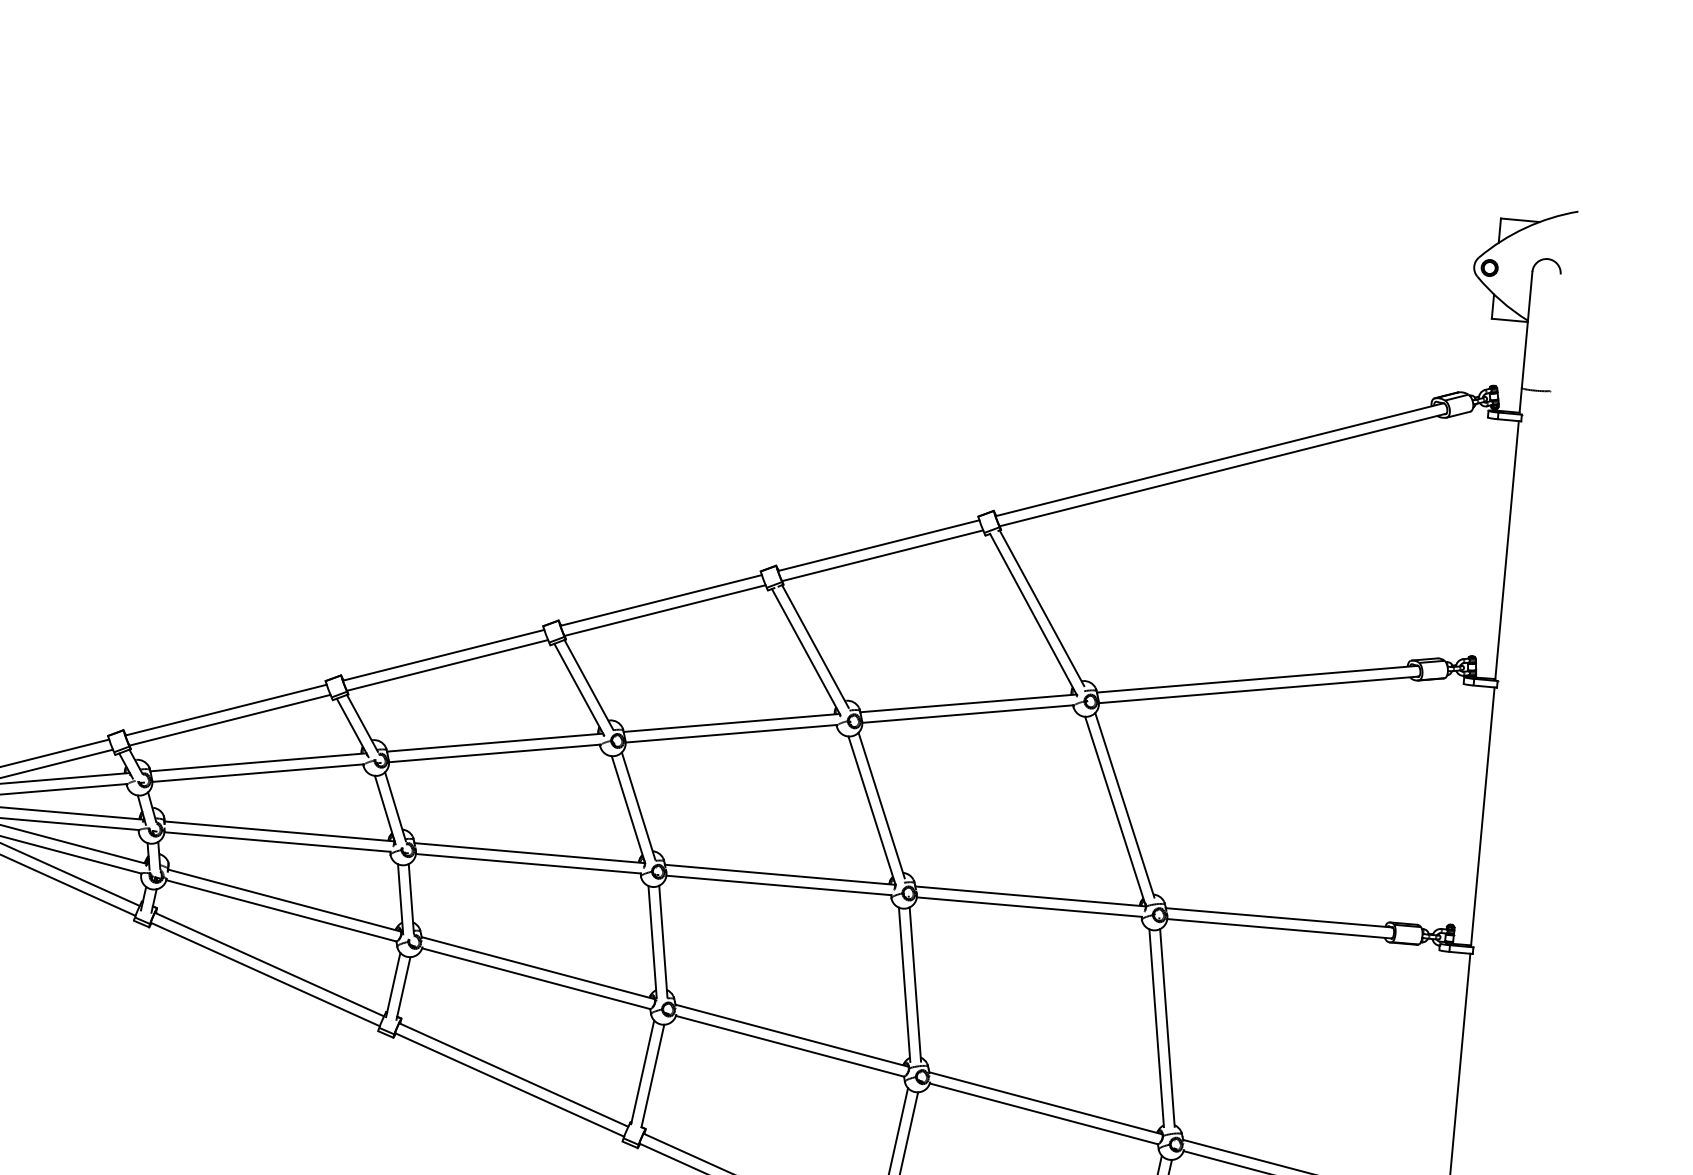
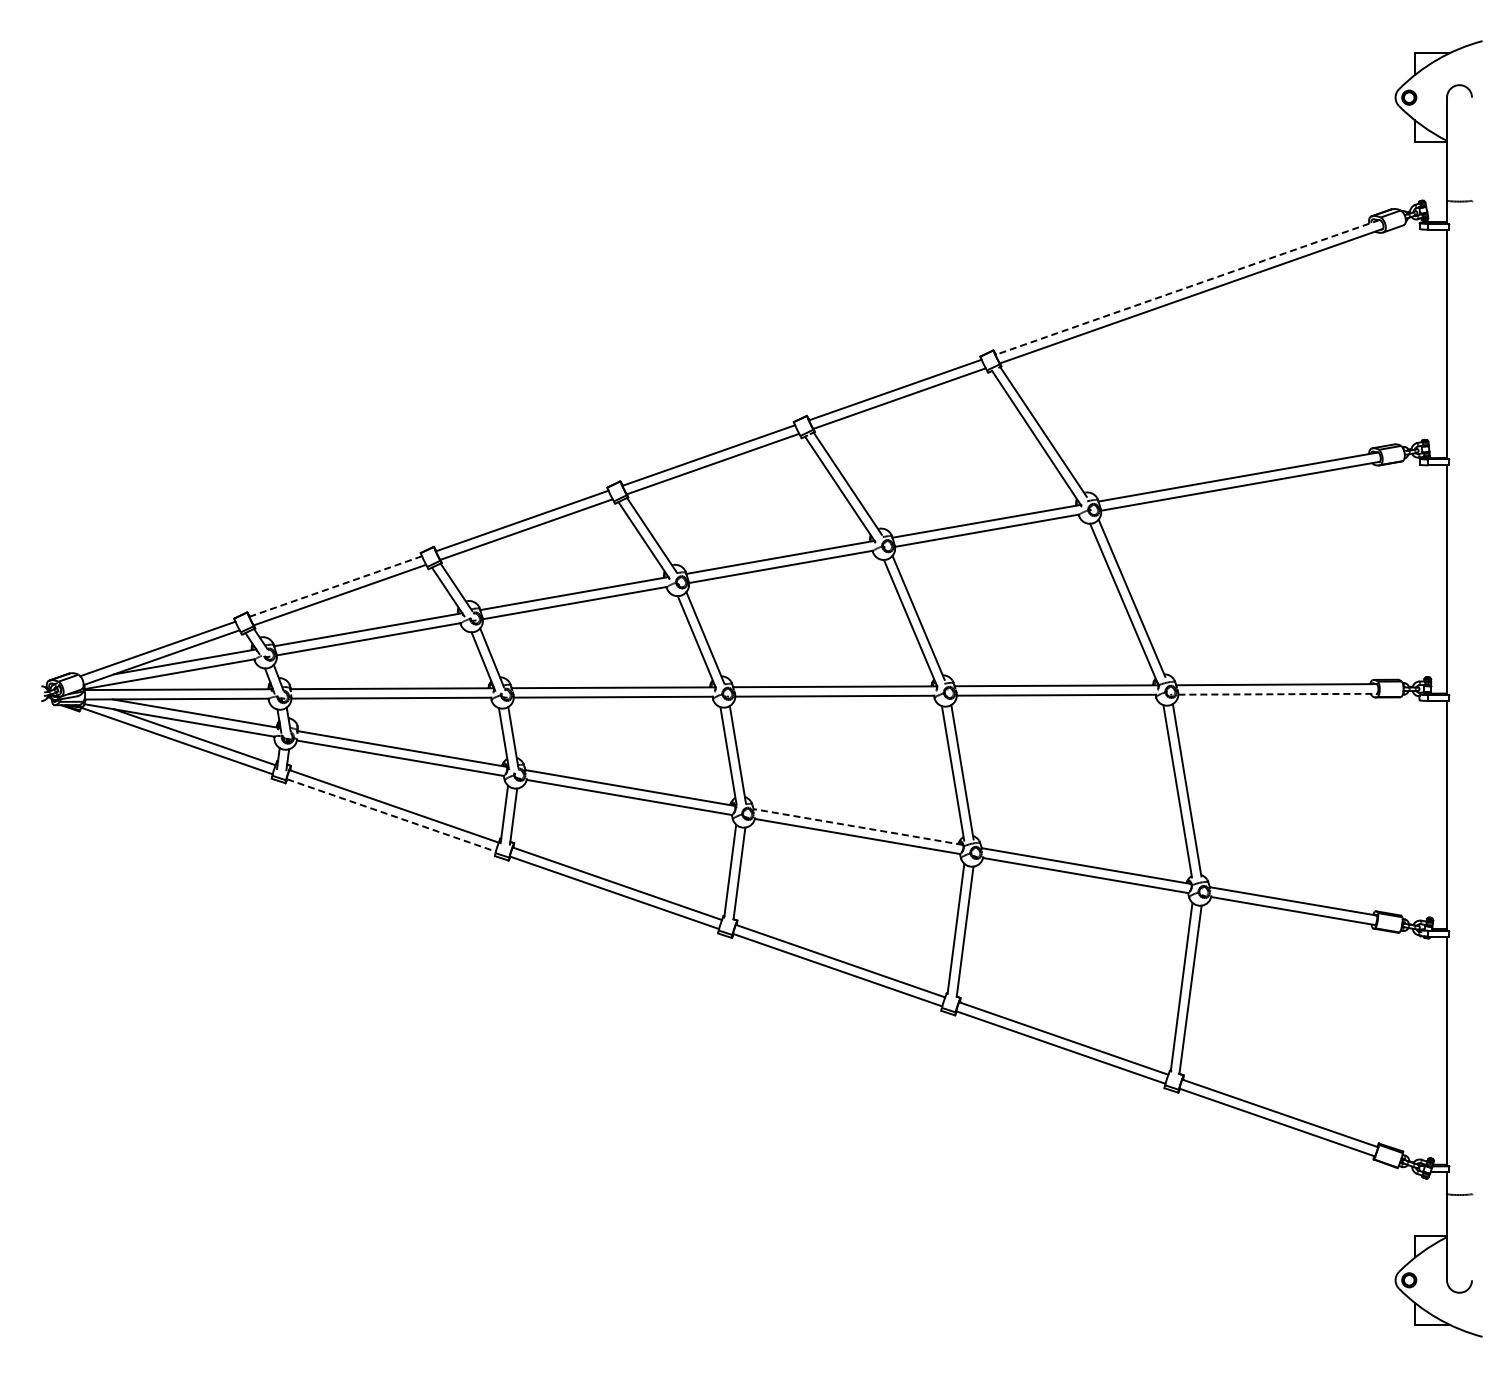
line: (1219, 459) -> (1187, 287), solid -> dashed
line: (225, 710) -> (335, 586), solid -> dashed
line: (1280, 929) -> (1278, 694), solid -> dashed
line: (266, 974) -> (392, 815), solid -> dashed
line: (791, 1035) -> (857, 826), solid -> dashed

